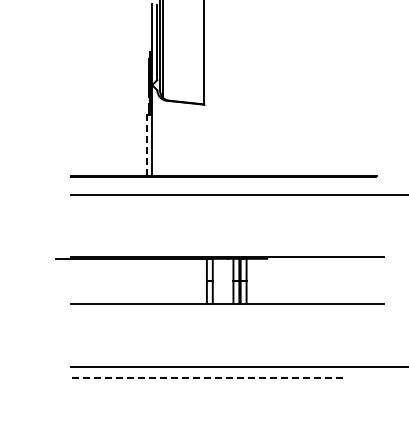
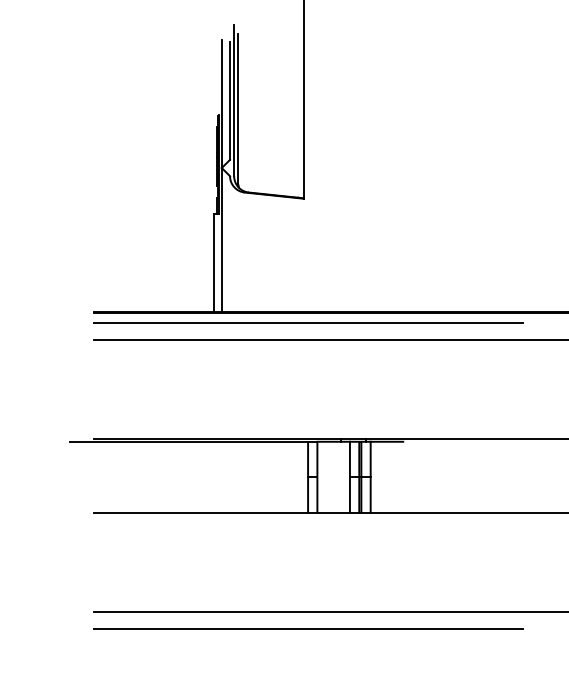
line: (147, 145) -> (214, 263), dashed -> solid
line: (206, 183) -> (307, 323), added
line: (206, 377) -> (307, 628), dashed -> solid

